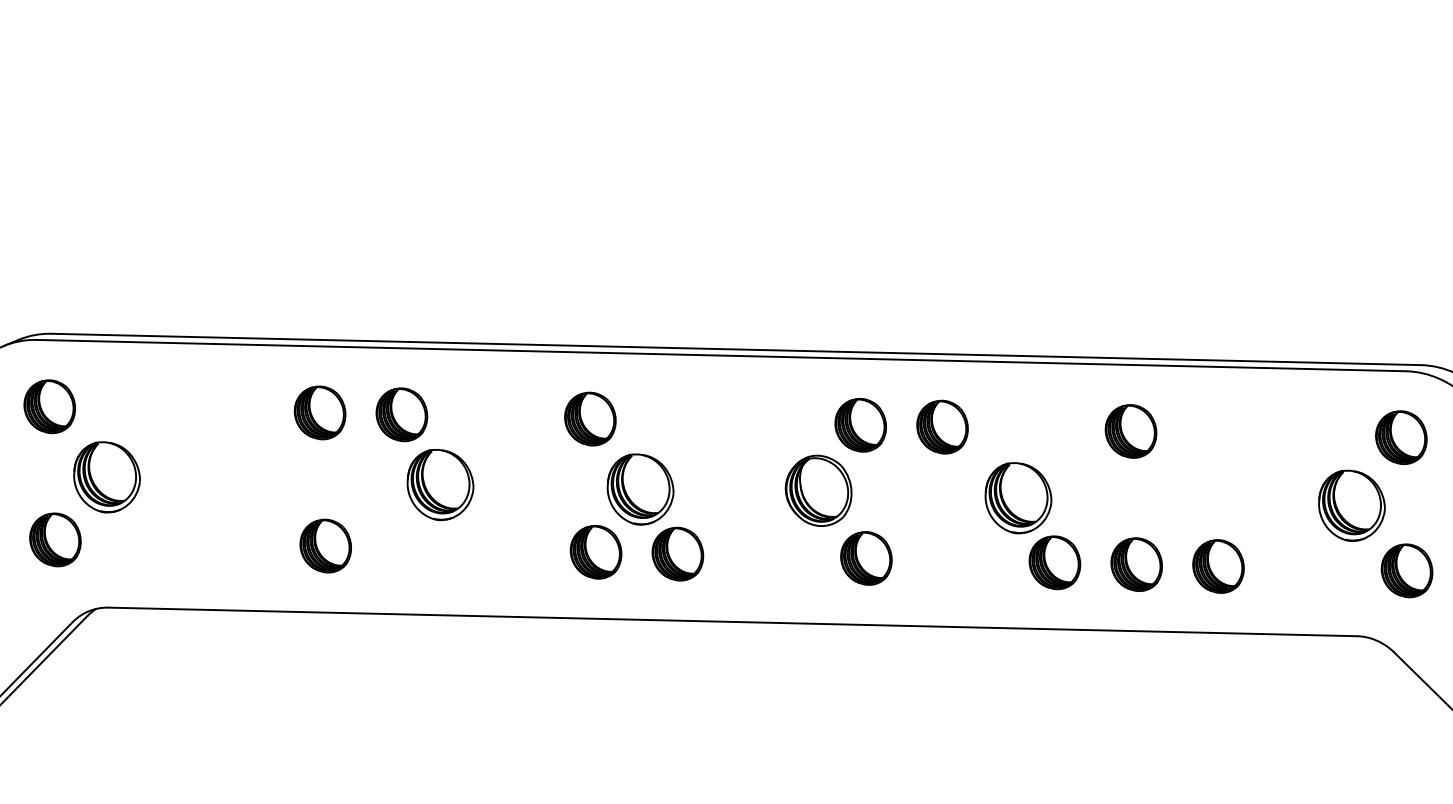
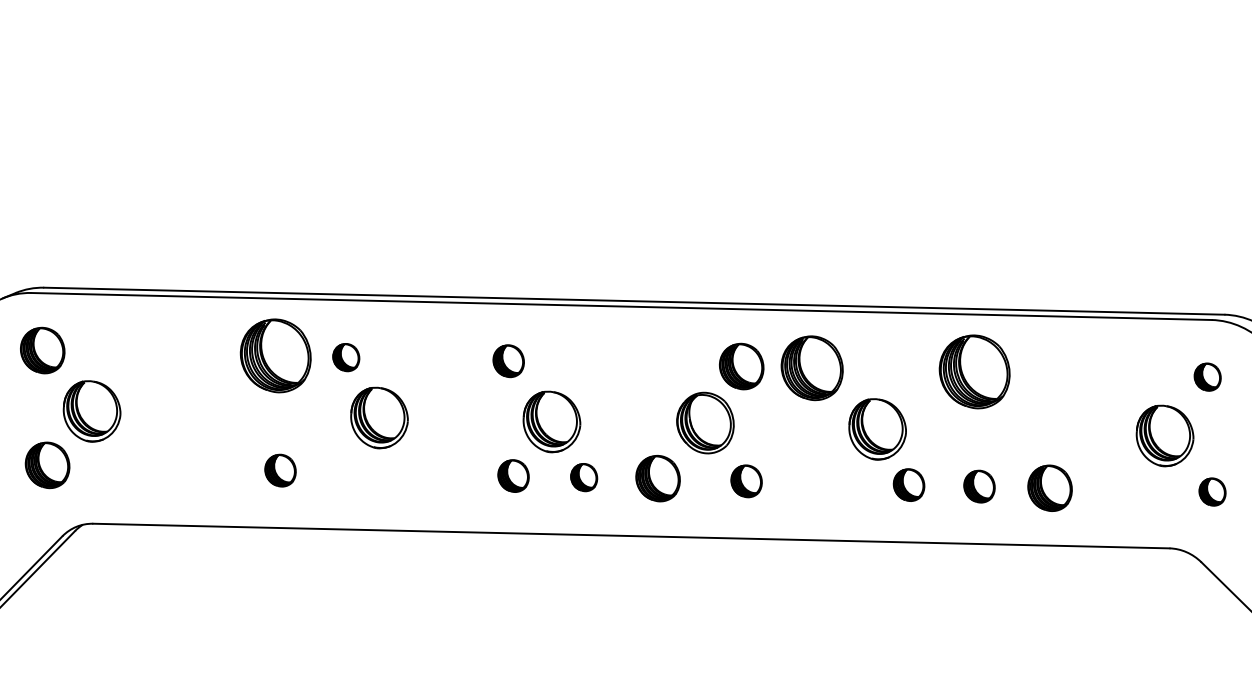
part: (319, 412) -> (275, 355), size x1.6
part: (401, 414) -> (345, 357), size x0.6
part: (590, 418) -> (508, 360), size x0.7
part: (942, 426) -> (812, 367), size x1.4
part: (1130, 431) -> (974, 371), size x1.6
part: (1401, 437) -> (1207, 377), size x0.6
part: (325, 545) -> (280, 470), size x0.7
part: (595, 552) -> (513, 476), size x0.7
part: (677, 553) -> (583, 477), size x0.6
part: (763, 555) -> (657, 478), added
part: (866, 558) -> (746, 481), size x0.7
part: (1054, 562) -> (908, 484), size x0.7
part: (1136, 564) -> (979, 486), size x0.7
part: (1406, 570) -> (1212, 491), size x0.6

